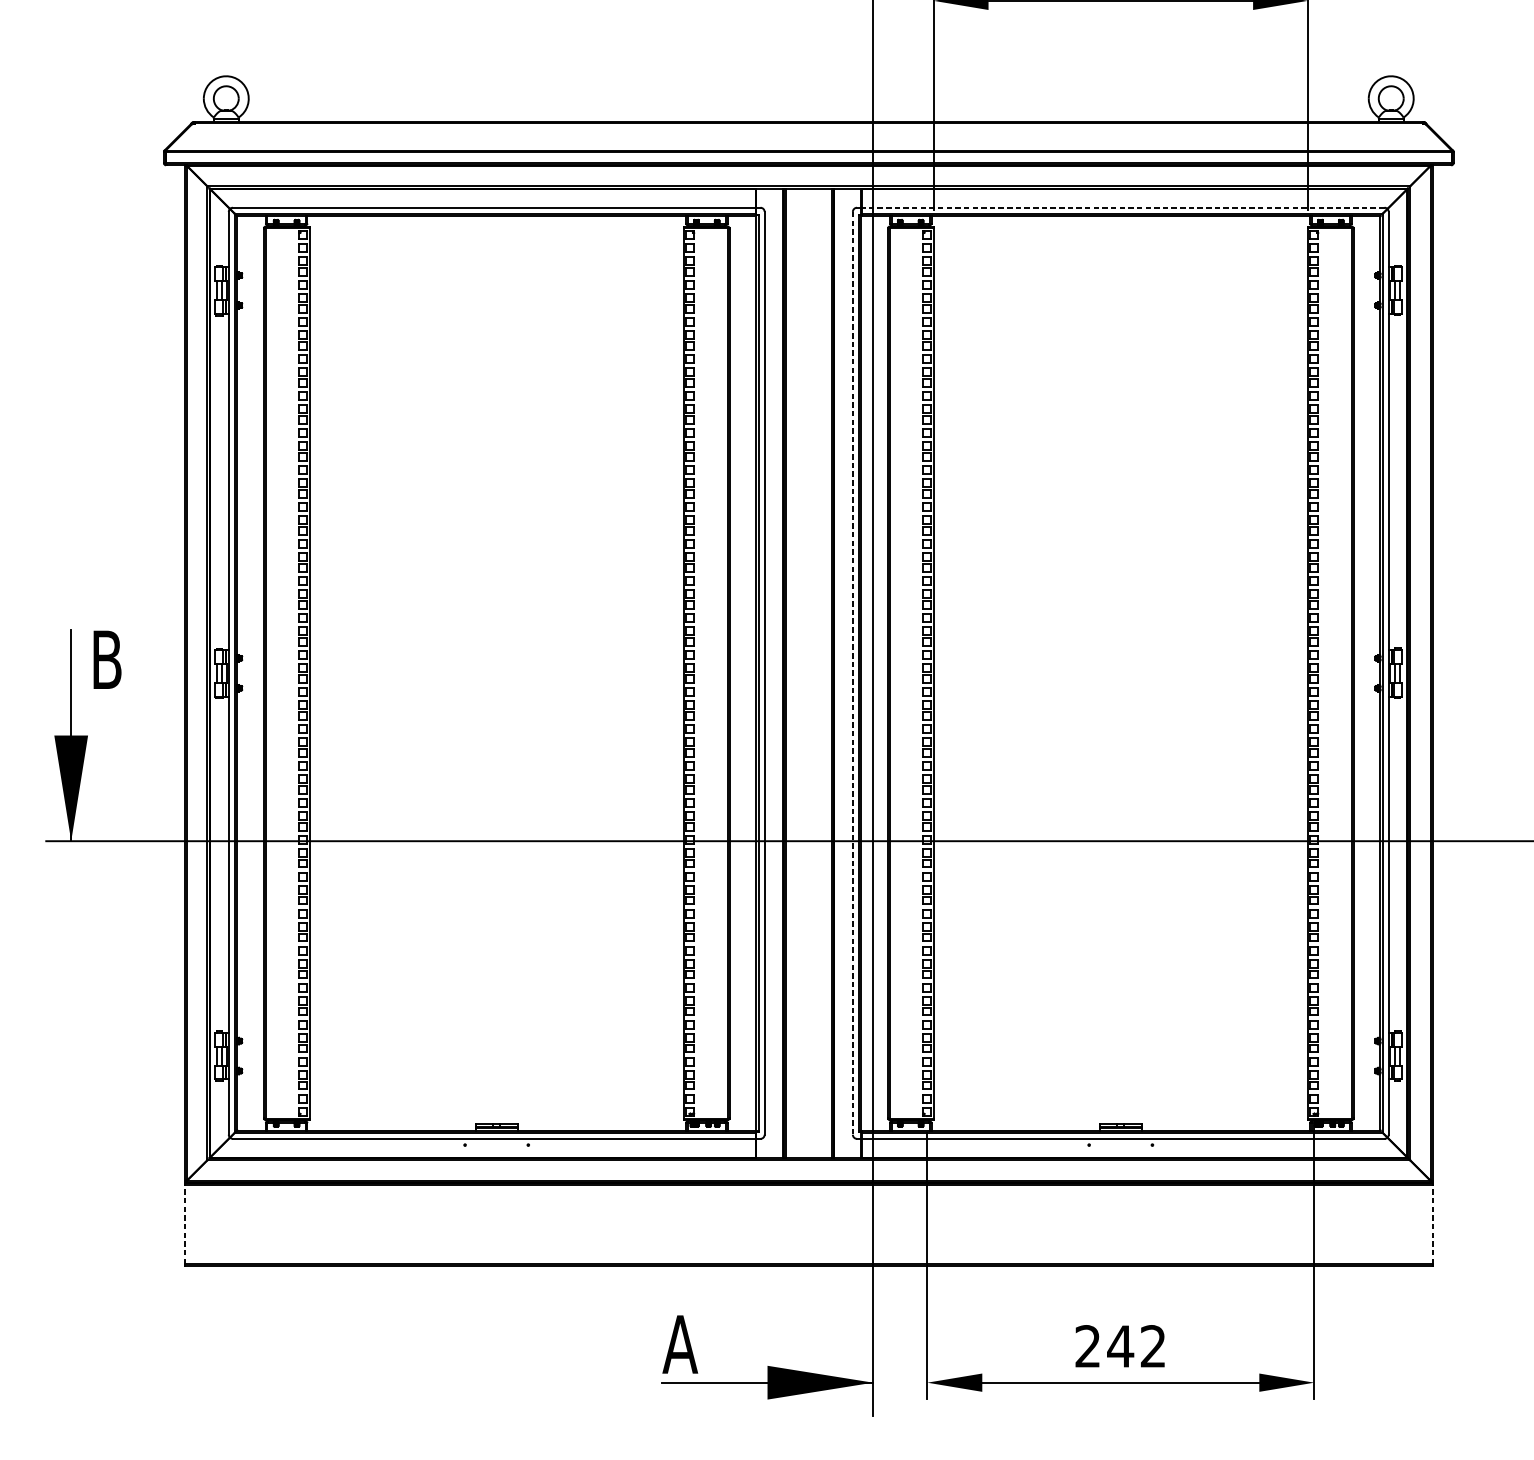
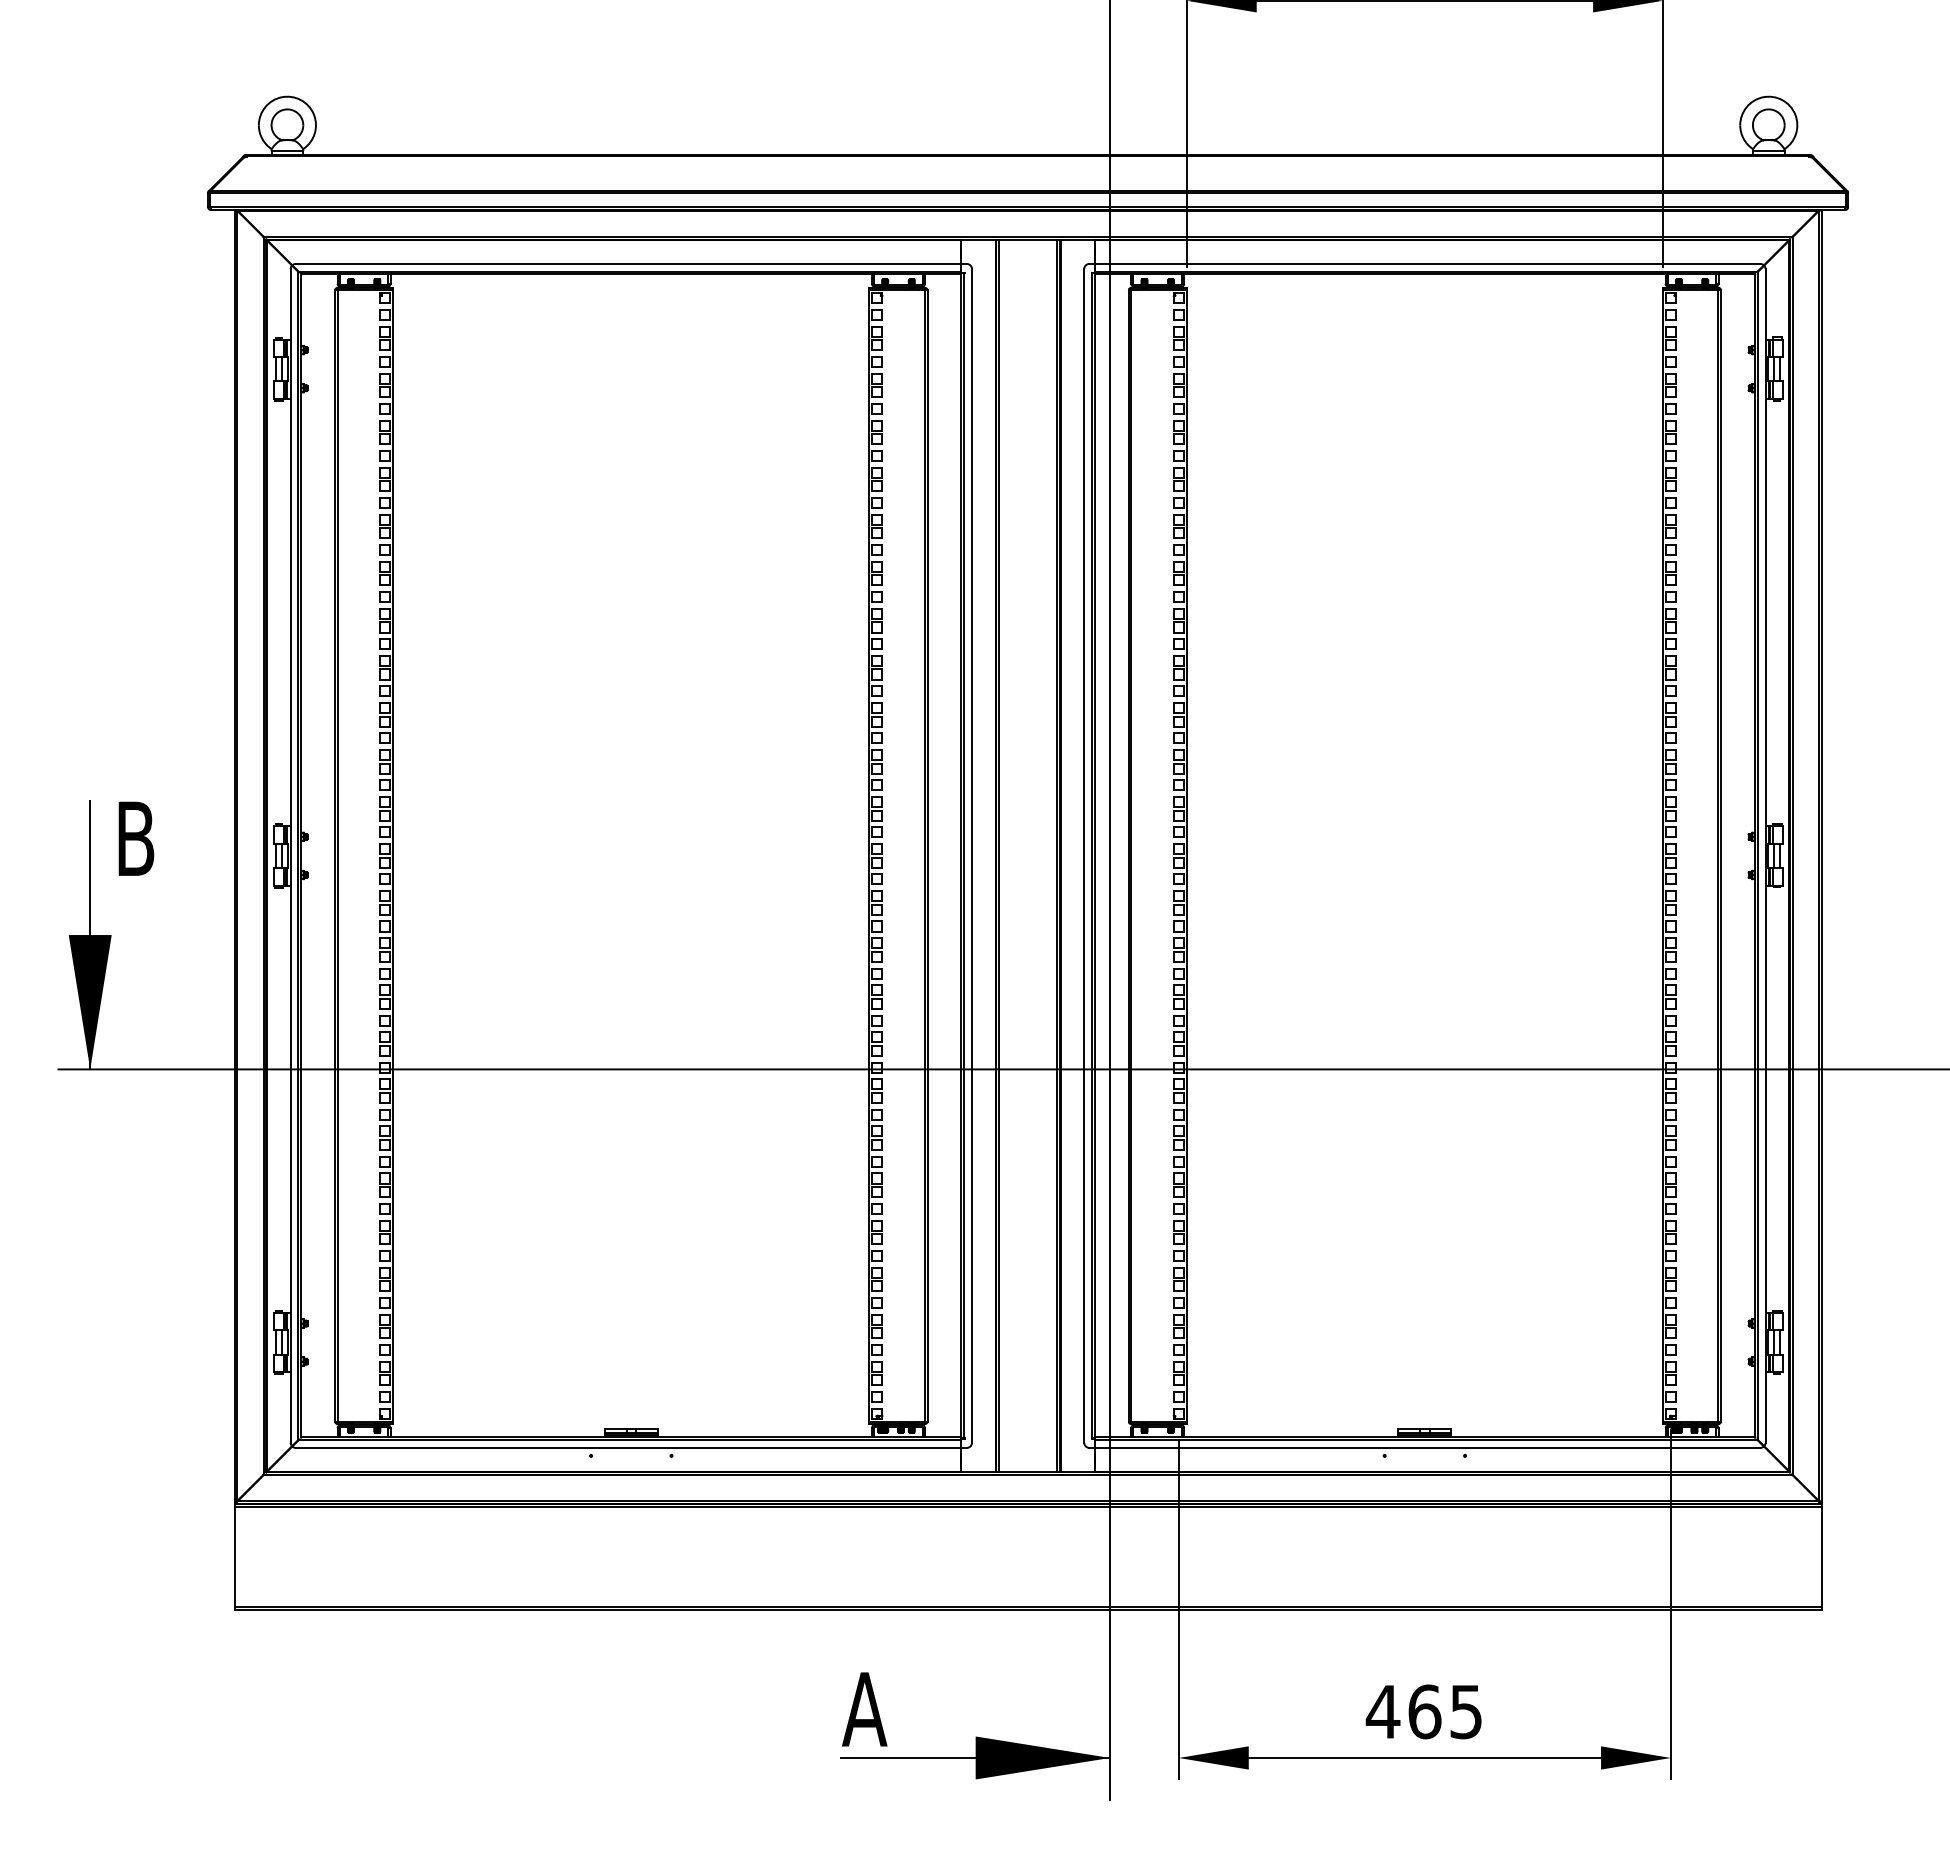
line: (1122, 207) -> (1427, 263), dashed -> solid
line: (853, 672) -> (1084, 855), dashed -> solid
line: (184, 1224) -> (234, 1556), dashed -> solid
line: (1432, 1224) -> (1821, 1556), dashed -> solid
text: (1119, 1346) -> (1423, 1711), 242 -> 465

